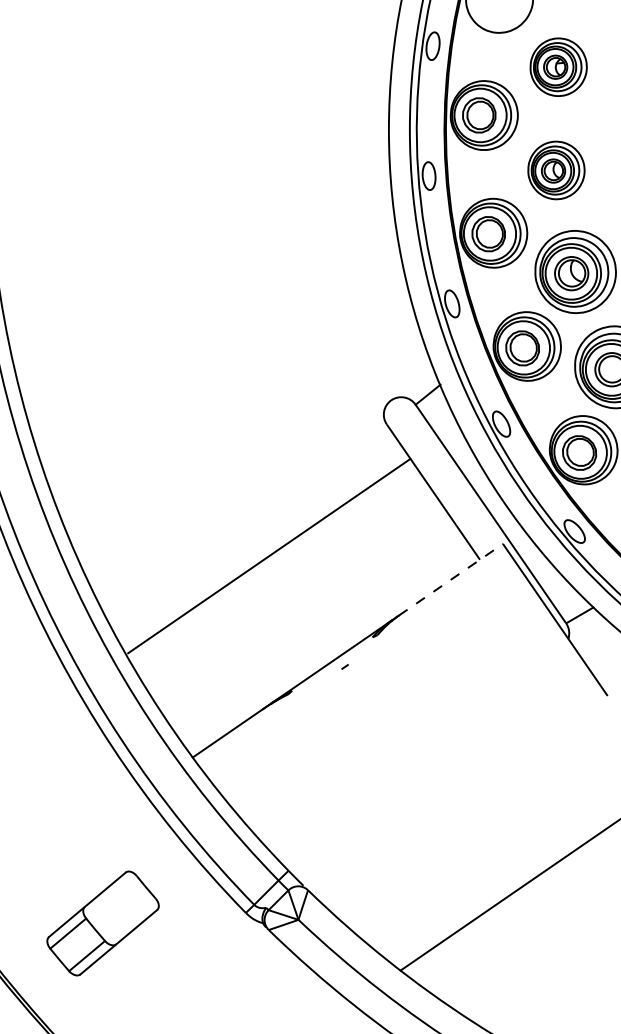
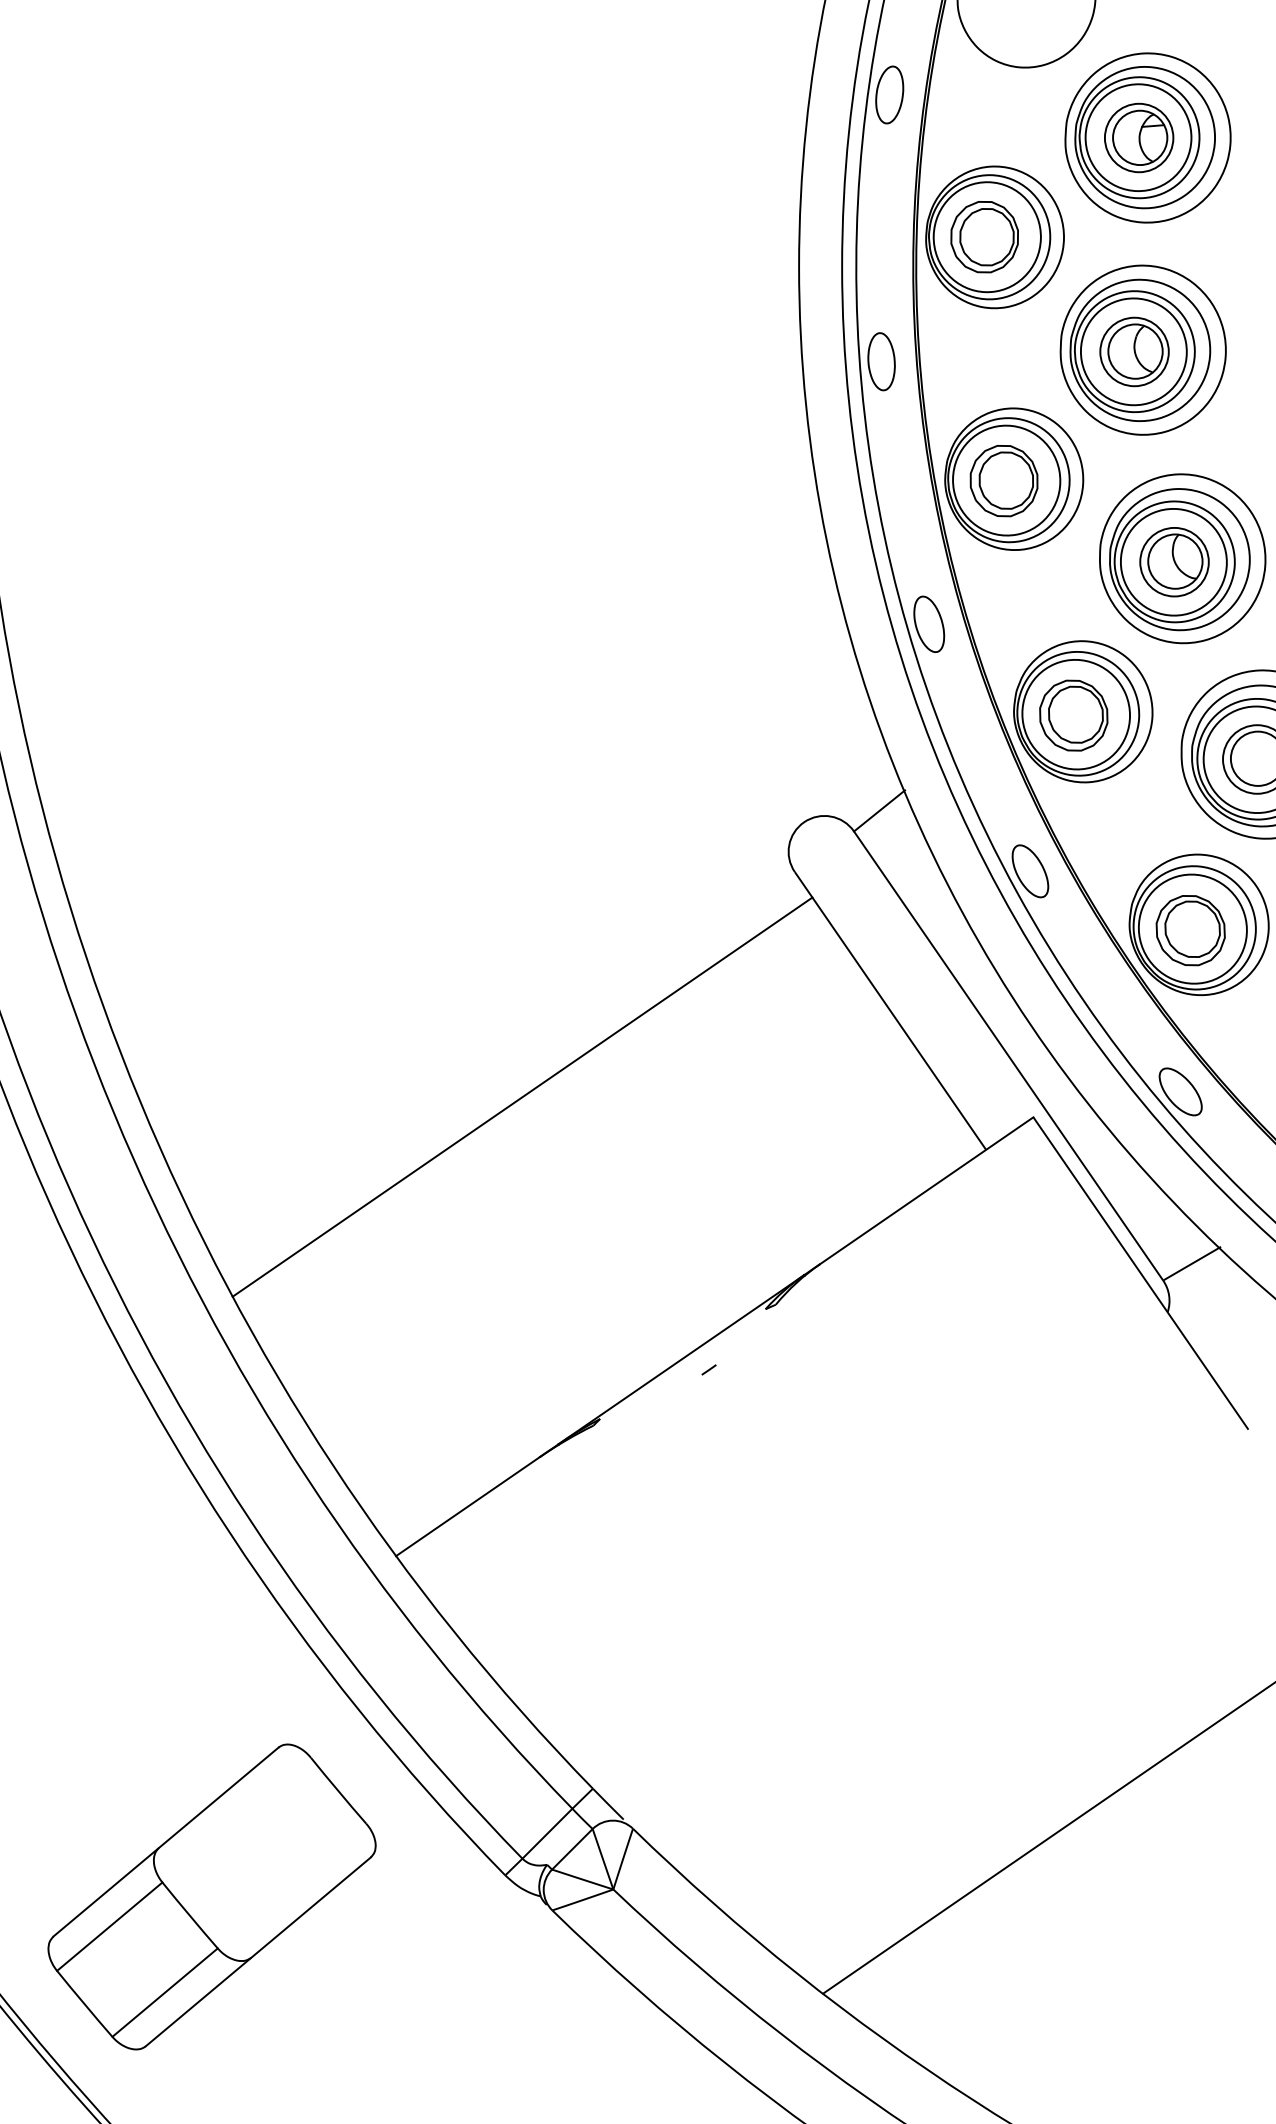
part: (558, 67) -> (1147, 138), size x1.43
part: (556, 170) -> (1143, 350), size x1.43
line: (269, 555) -> (522, 1095), moved
line: (451, 579) -> (927, 1190), dashed -> solid
part: (102, 923) -> (210, 1896), size x1.43

